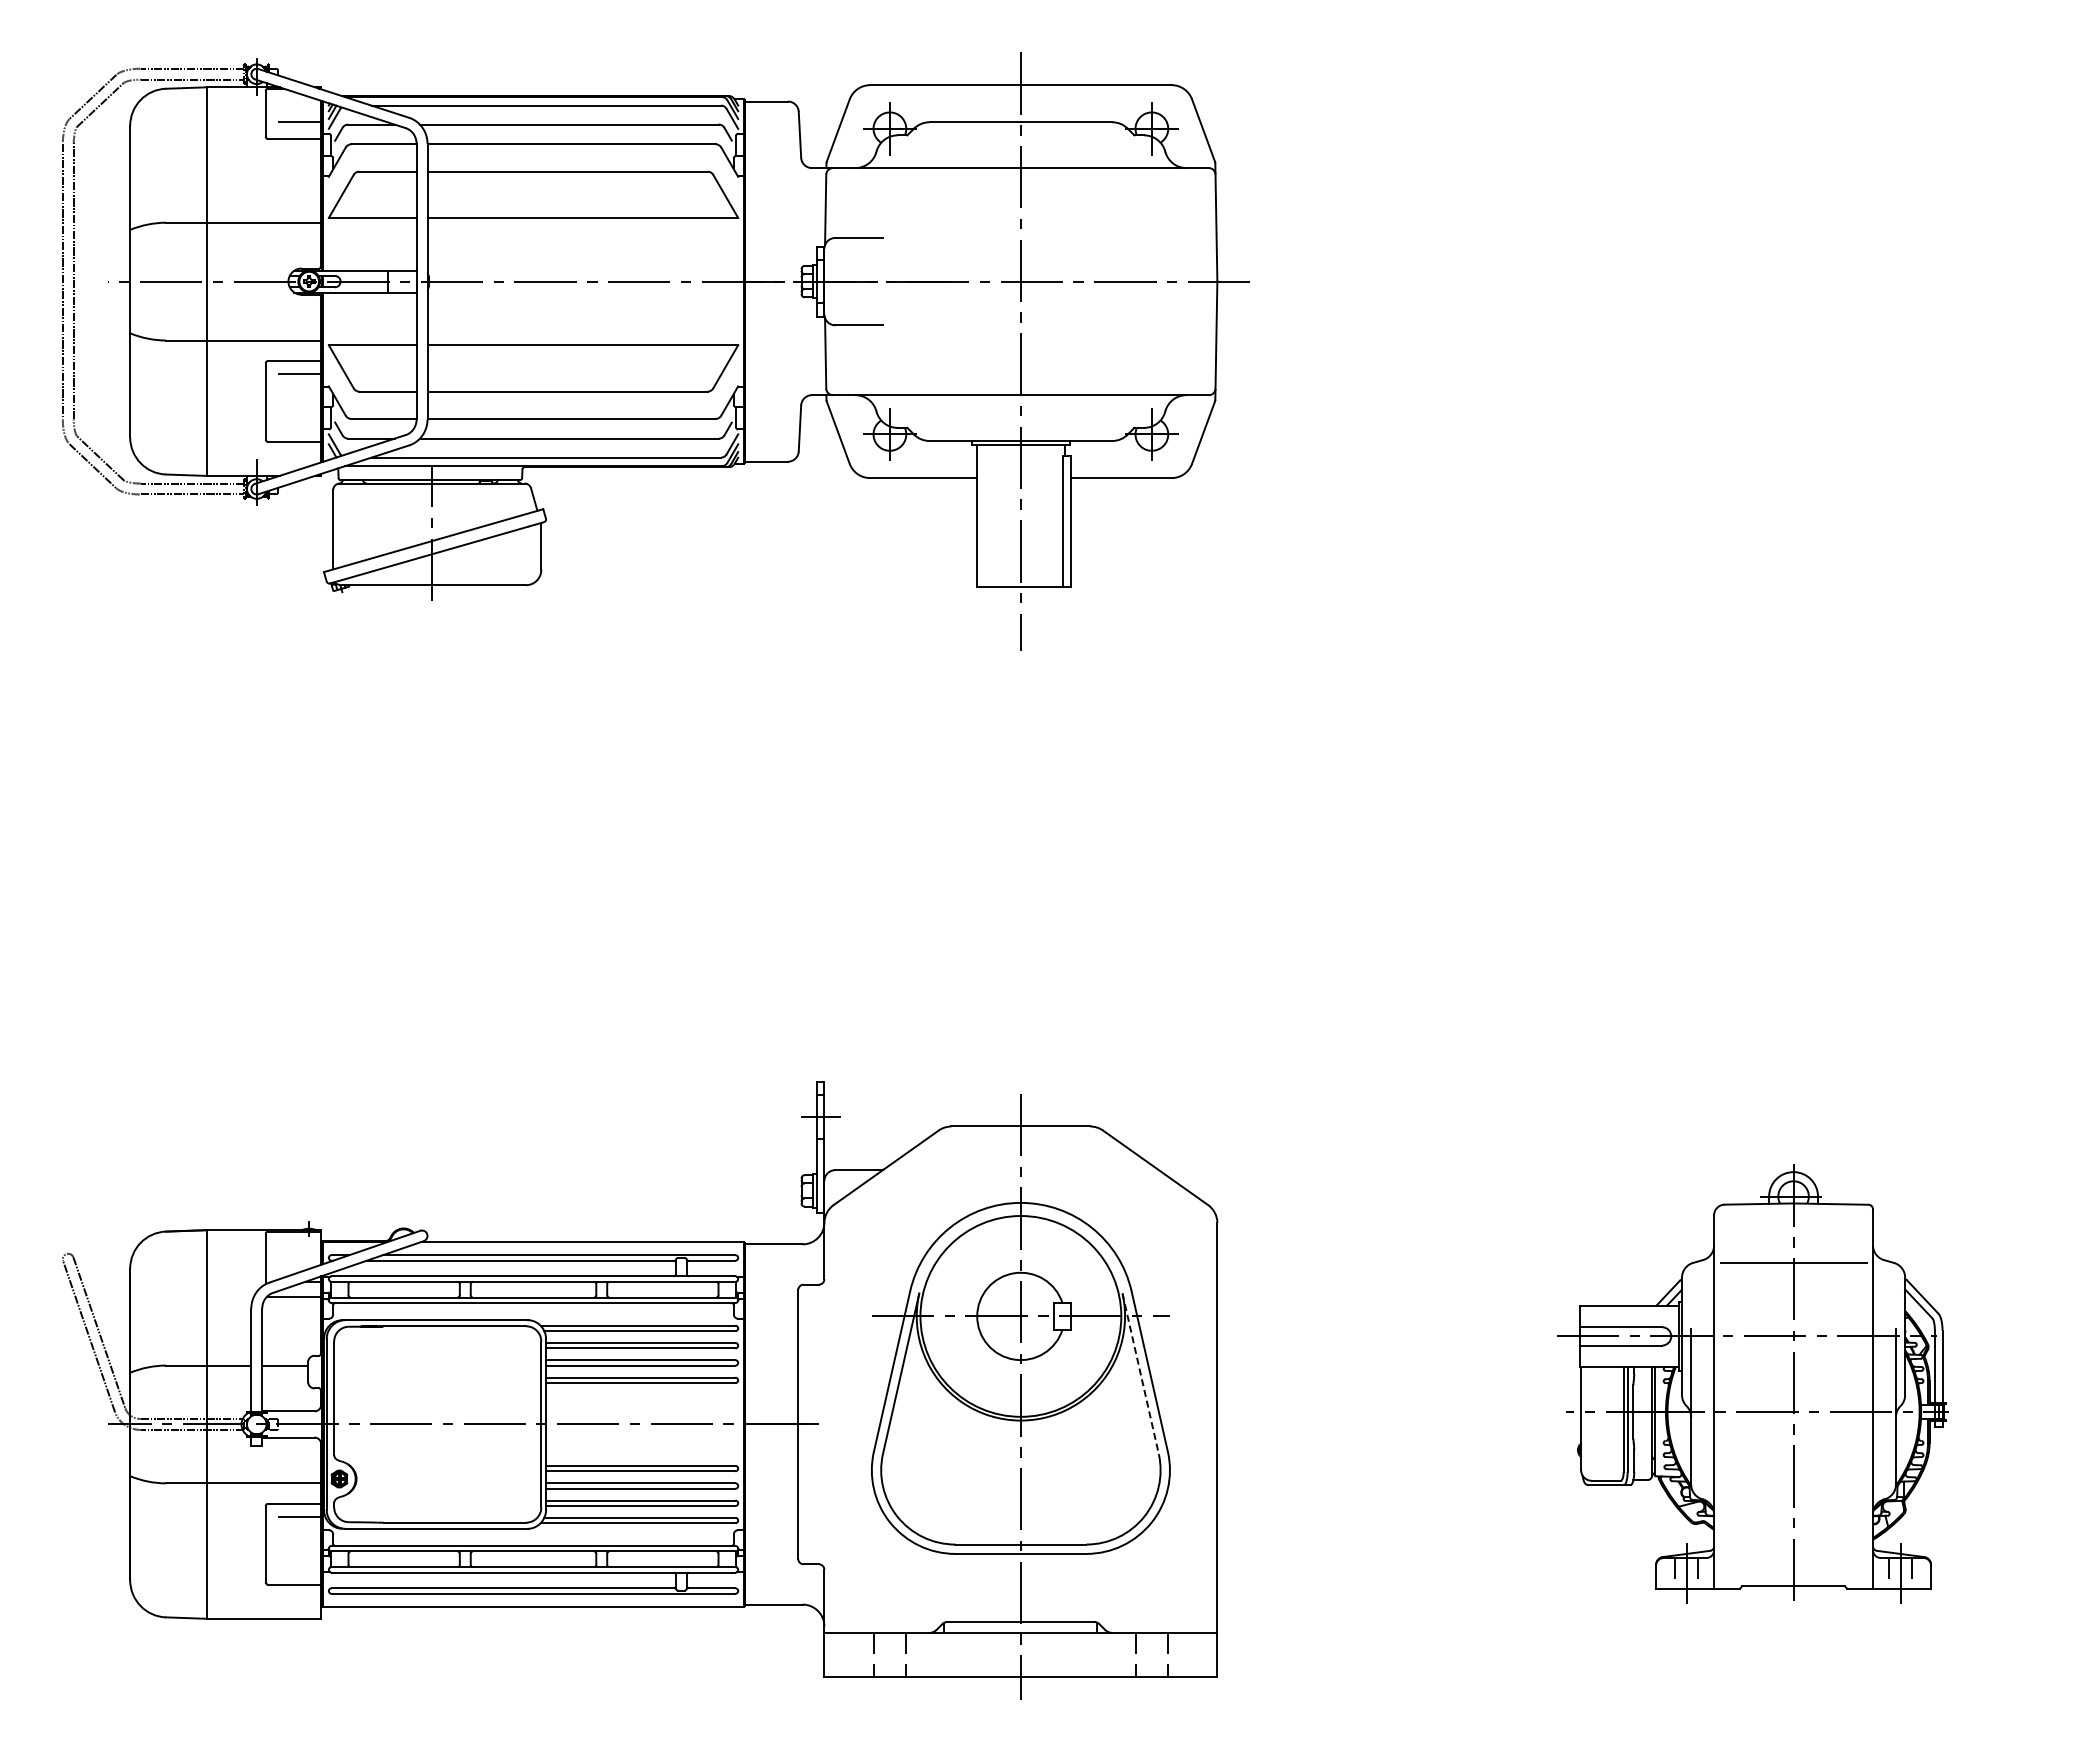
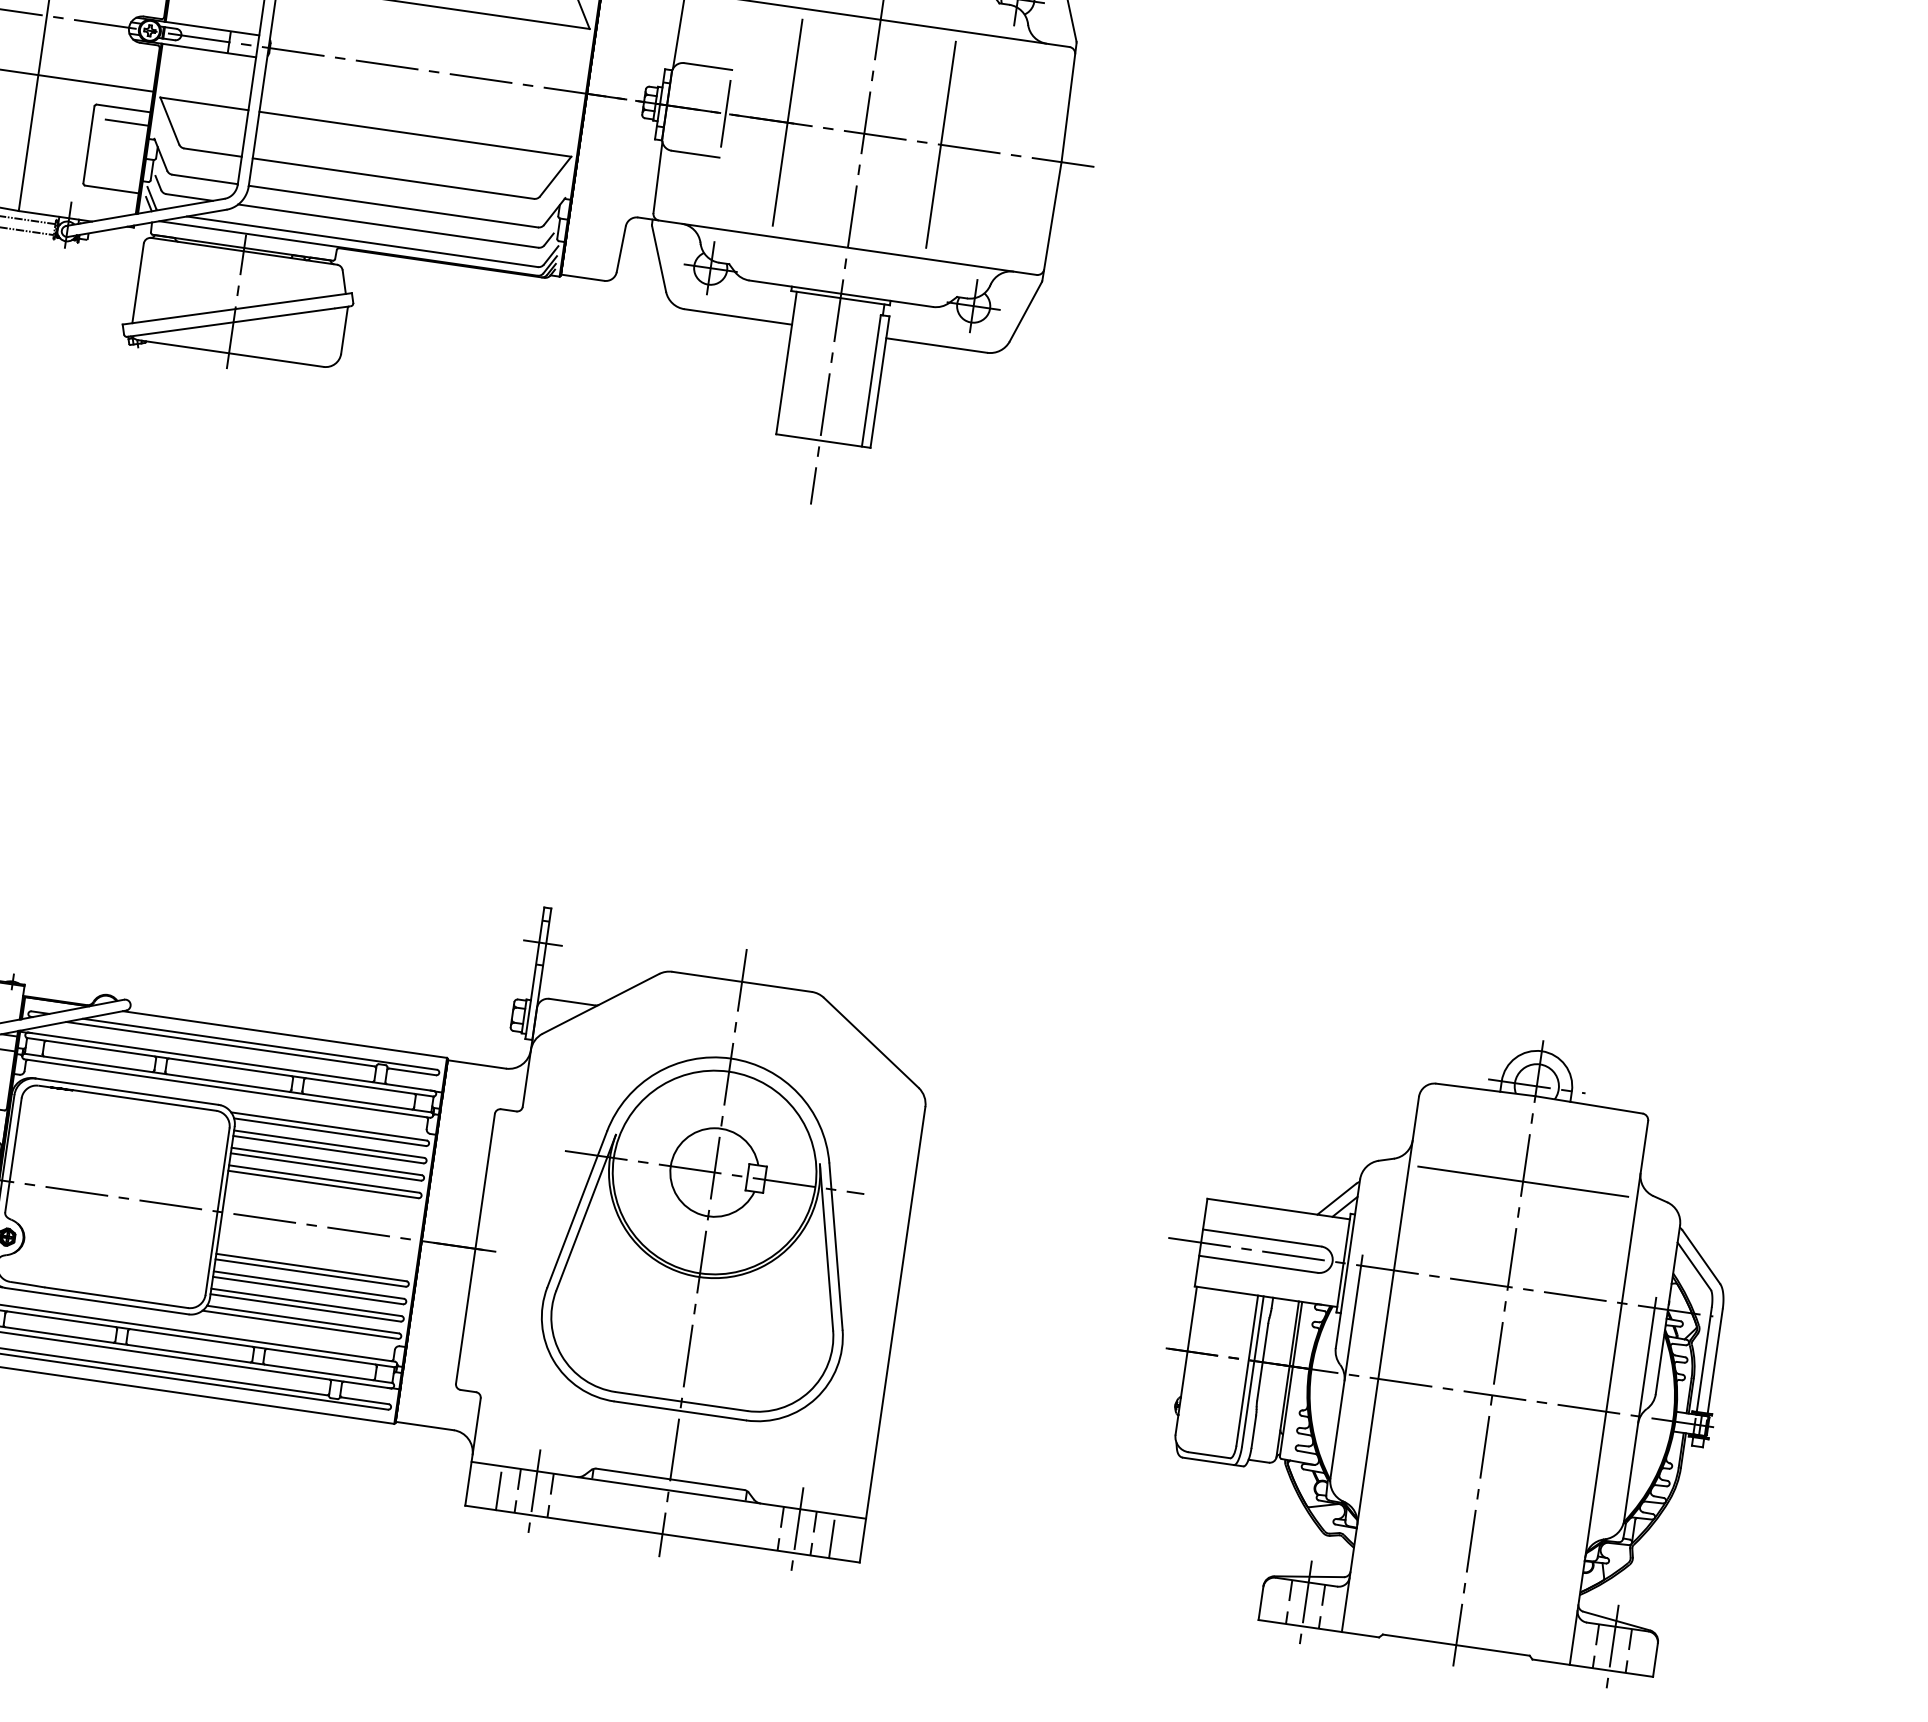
line: (882, 281) -> (725, 113), added
line: (944, 281) -> (787, 122), added
line: (1097, 281) -> (941, 144), added
line: (1140, 1374) -> (826, 1248), dashed -> solid
part: (1752, 1382) -> (1439, 1344), size x1.43
line: (889, 1654) -> (533, 1492), added
line: (1151, 1654) -> (796, 1530), added
line: (854, 1657) -> (498, 1490), added
line: (1186, 1657) -> (831, 1538), added

